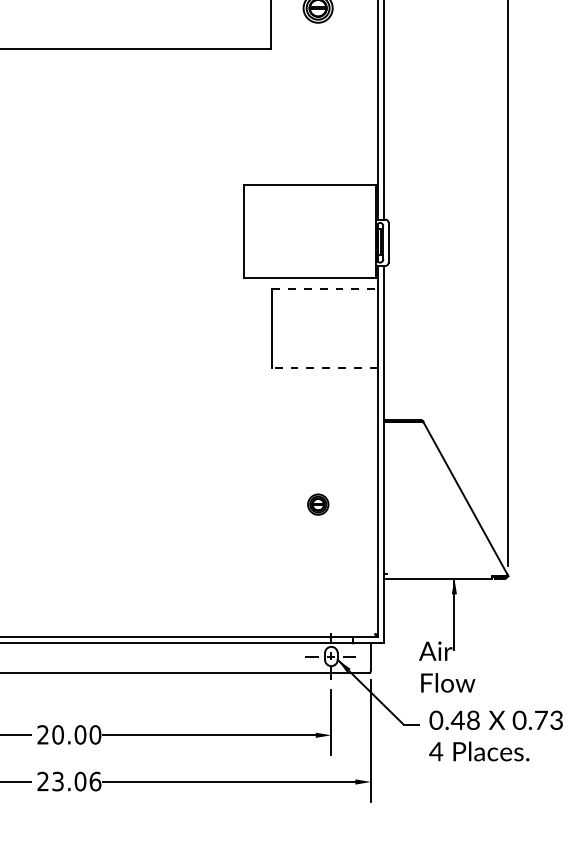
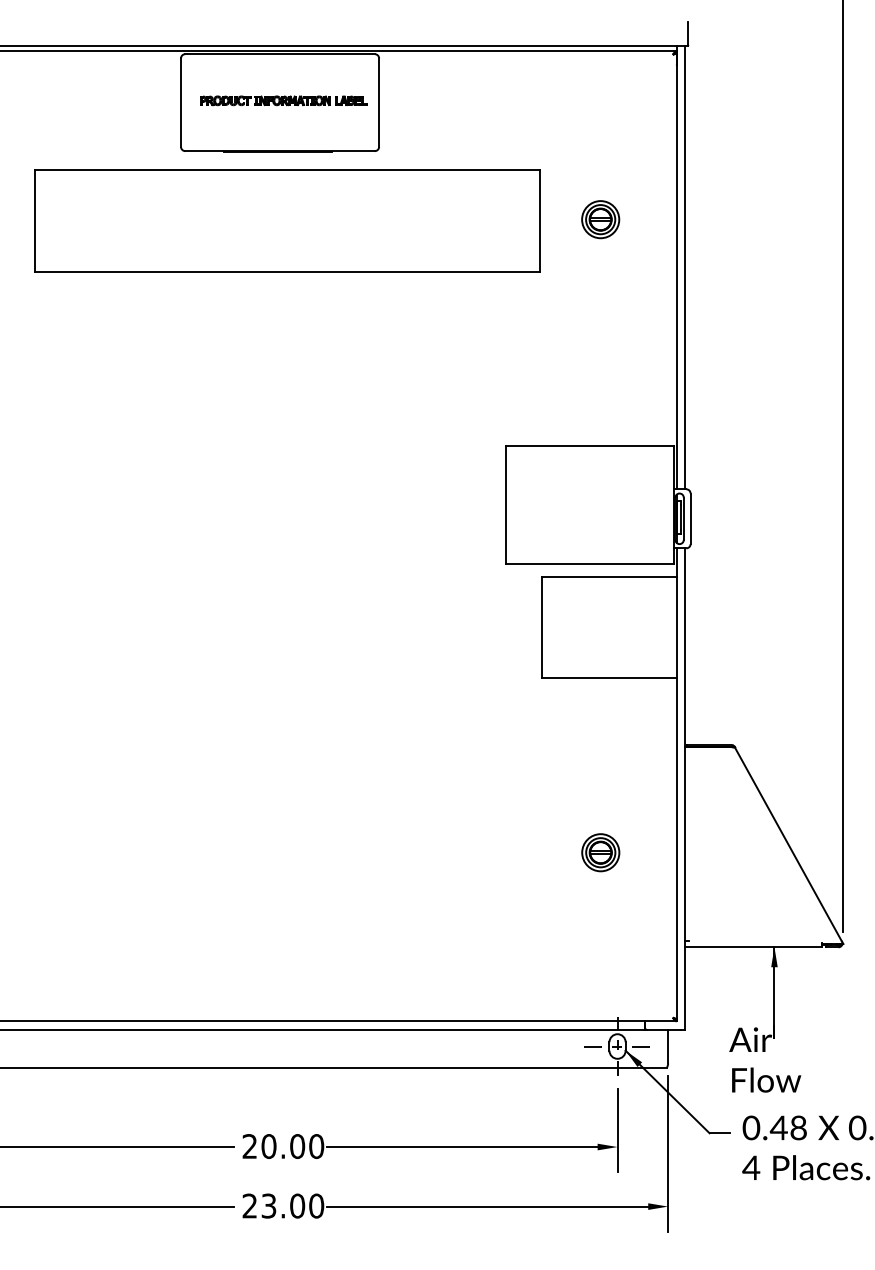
line: (325, 288) -> (609, 577), dashed -> solid
line: (324, 367) -> (608, 678), dashed -> solid
part: (318, 504) -> (600, 852), size x1.43
text: (95, 781) -> (316, 1205), 23.06 -> 23.00

